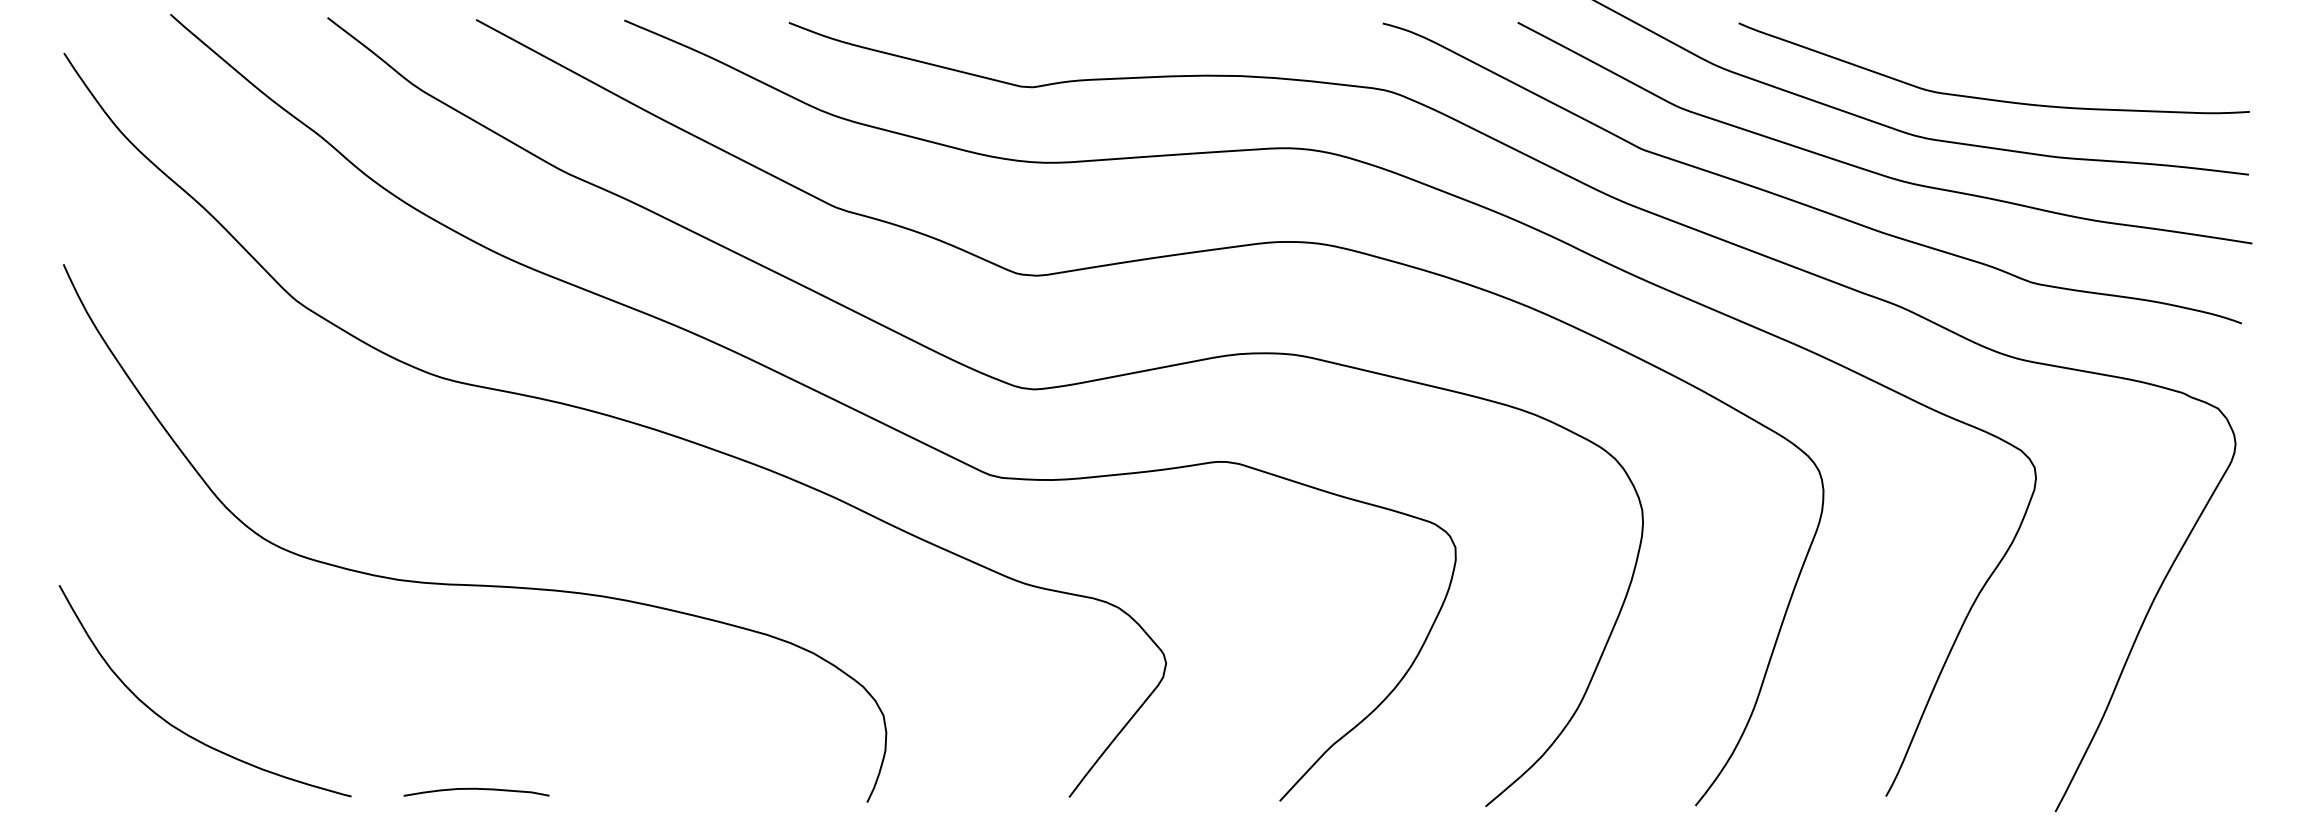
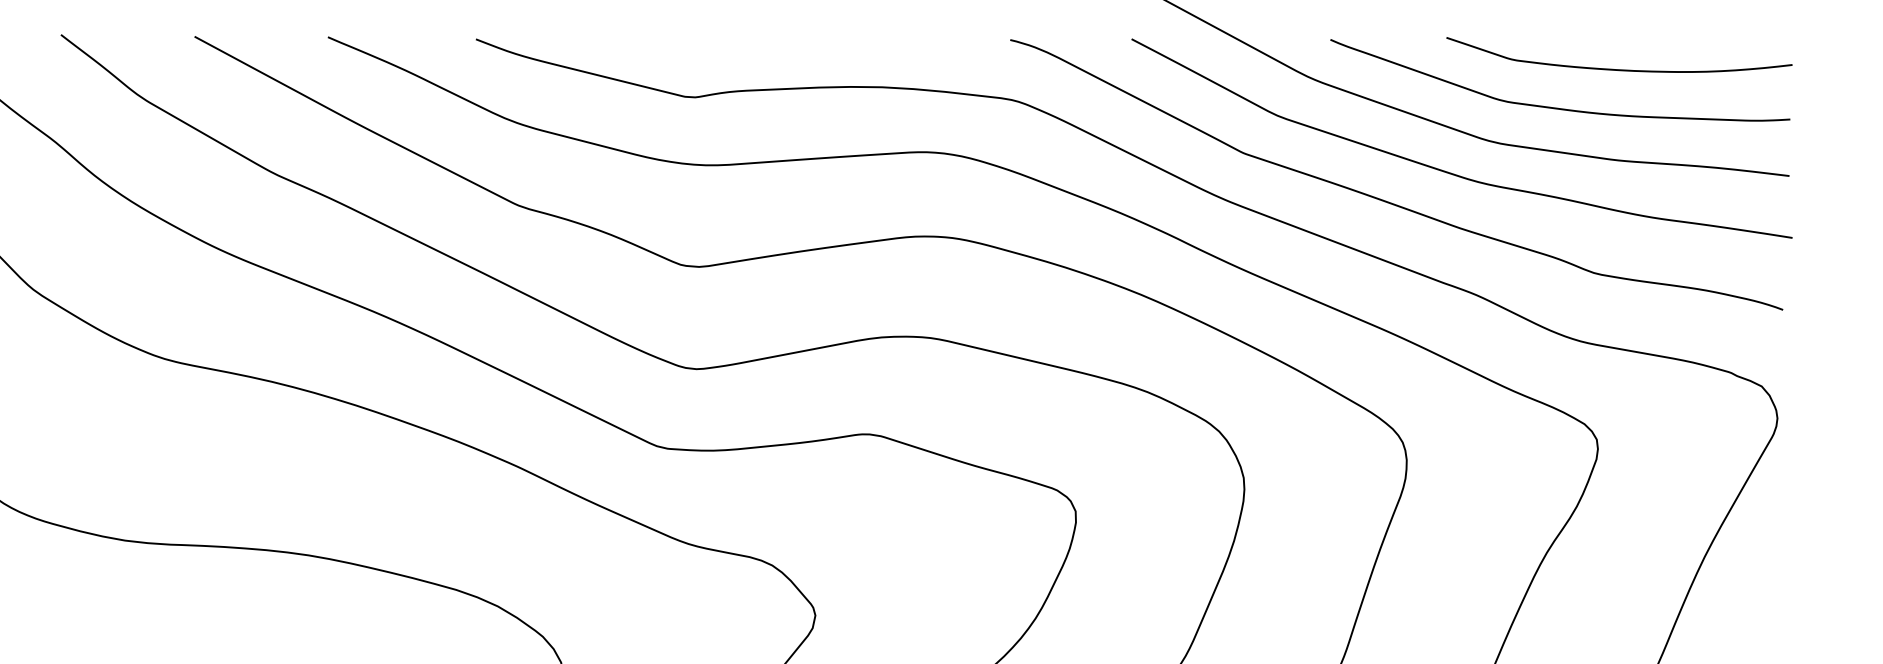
curve: (2055, 55) -> (1615, 68), added

